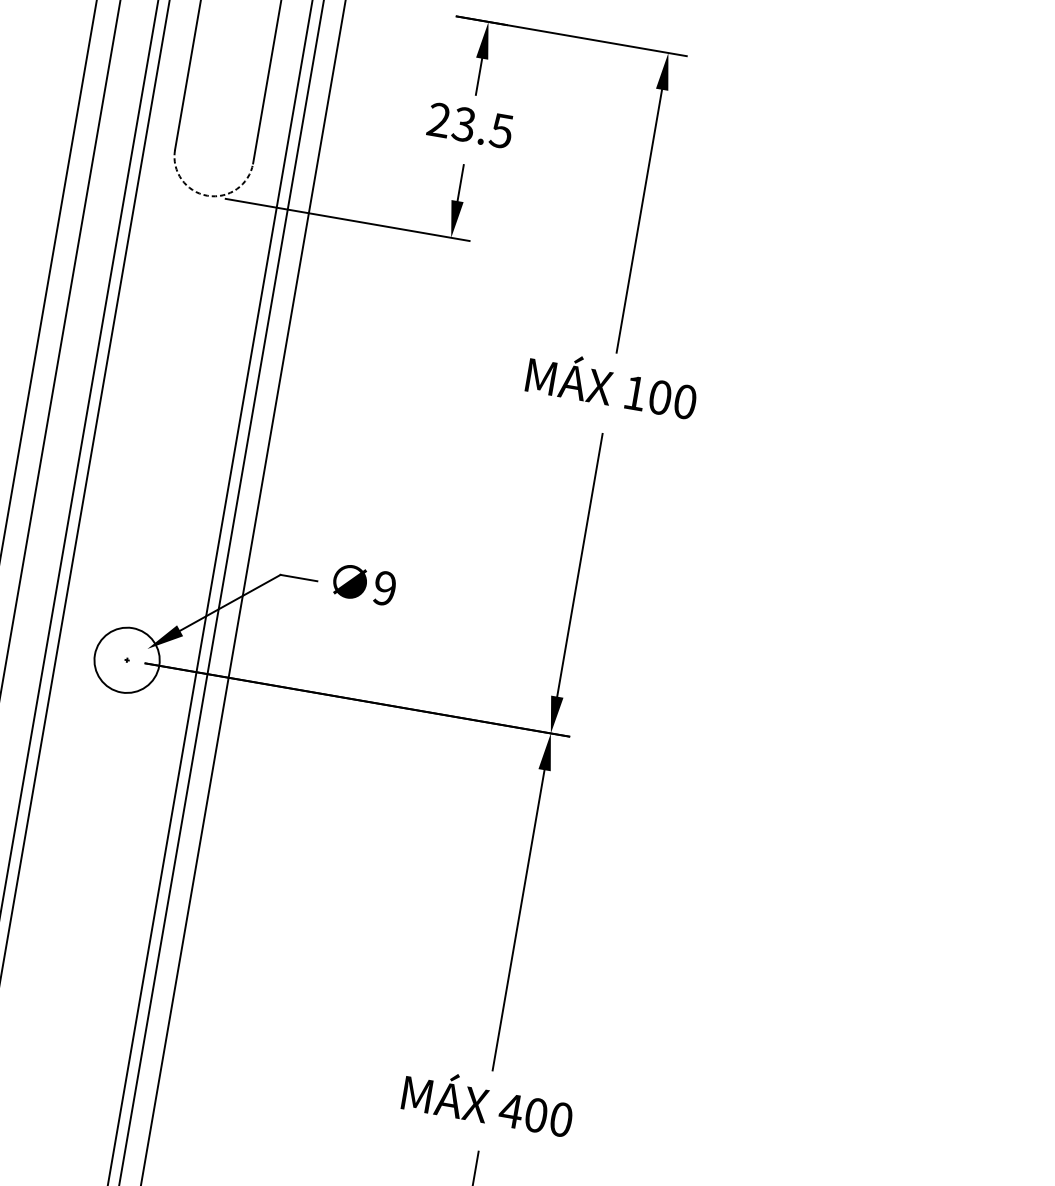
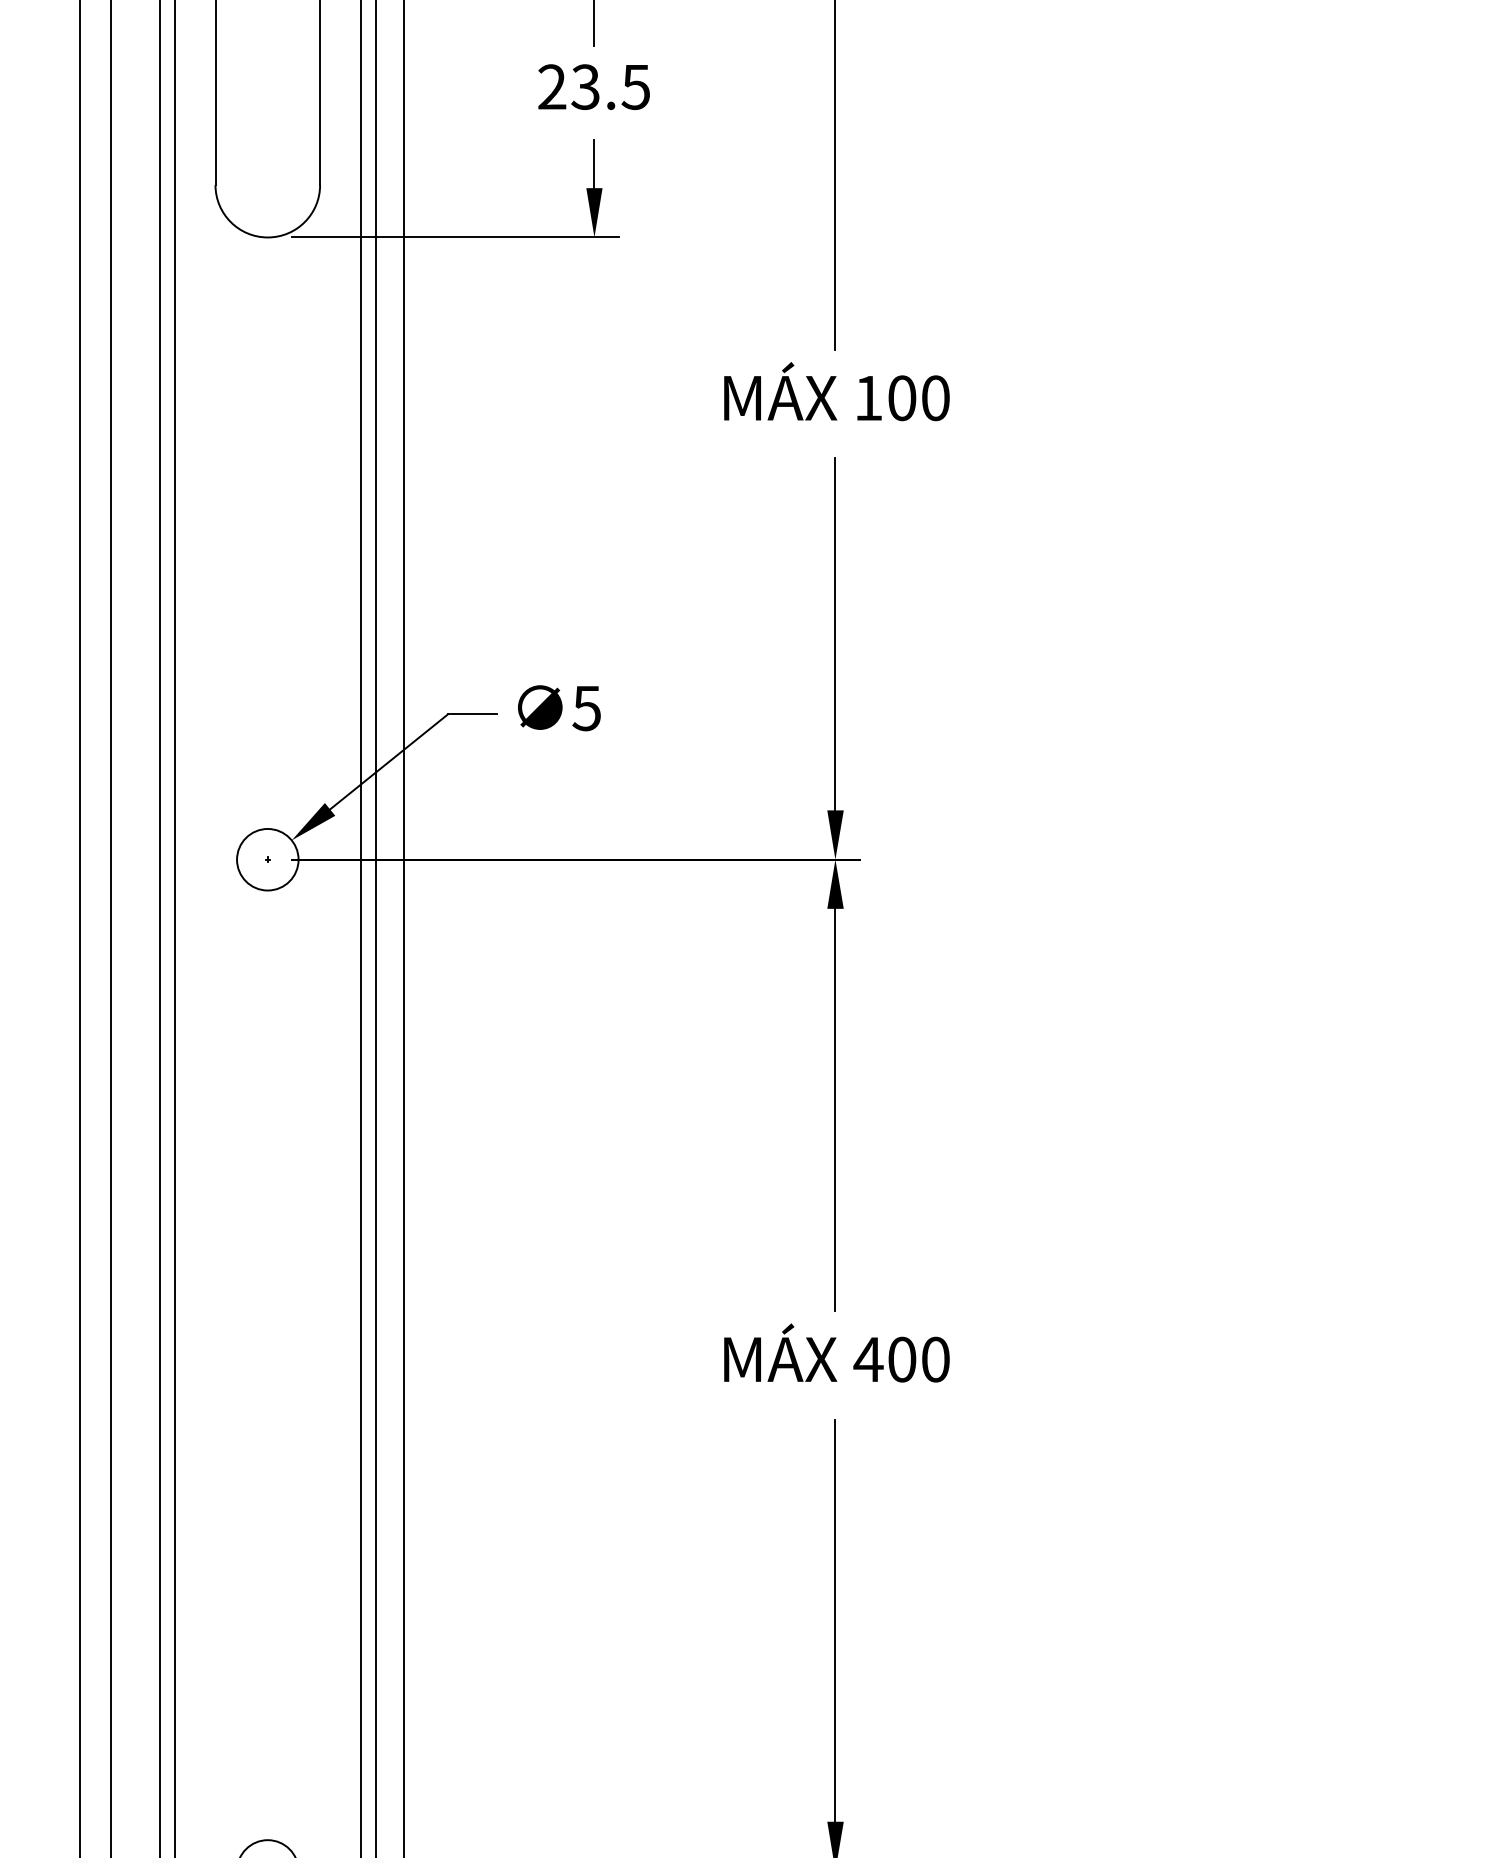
arc: (207, 195) -> (267, 237), dashed -> solid
text: (384, 588) -> (586, 708), 9 -> 5
circle: (126, 660) -> (267, 859), size x0.71

